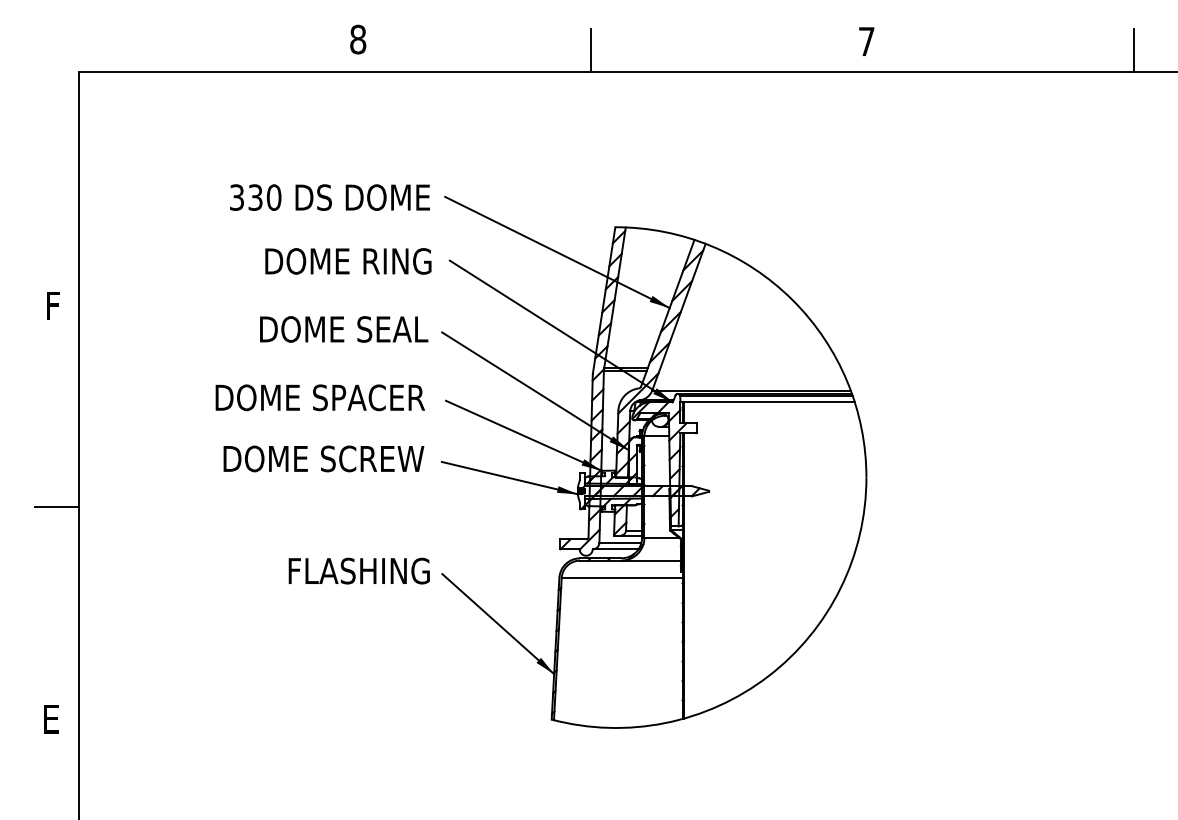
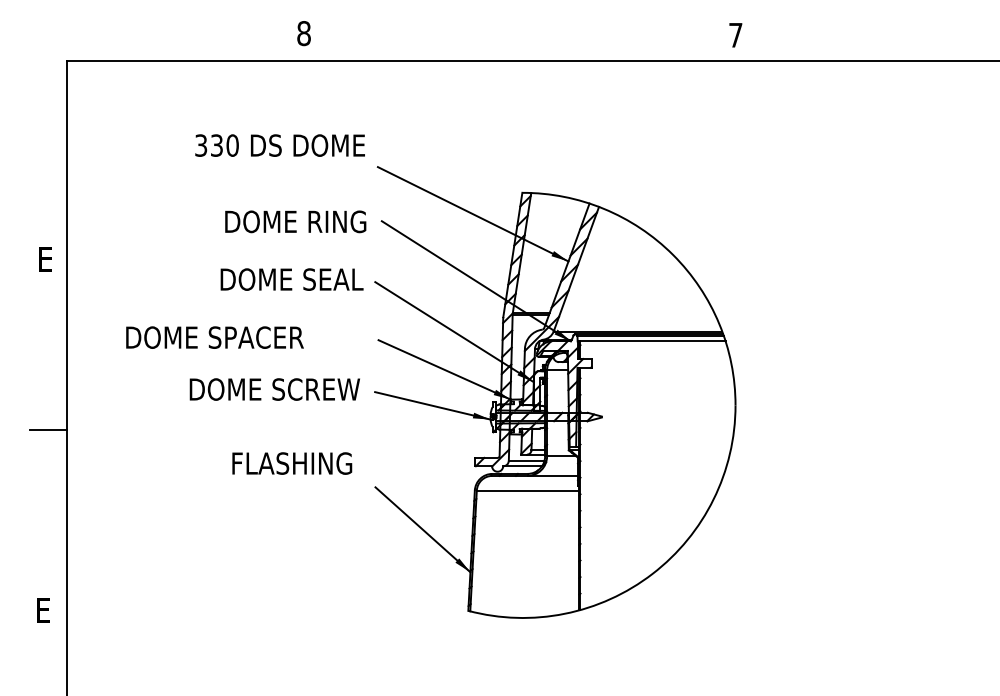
line: (591, 50) -> (502, 42), removed
line: (1134, 50) -> (963, 42), removed
text: (329, 197) -> (279, 145), moved
text: (55, 305) -> (47, 259), F -> E
text: (319, 397) -> (214, 337), moved
text: (358, 570) -> (291, 463), moved

